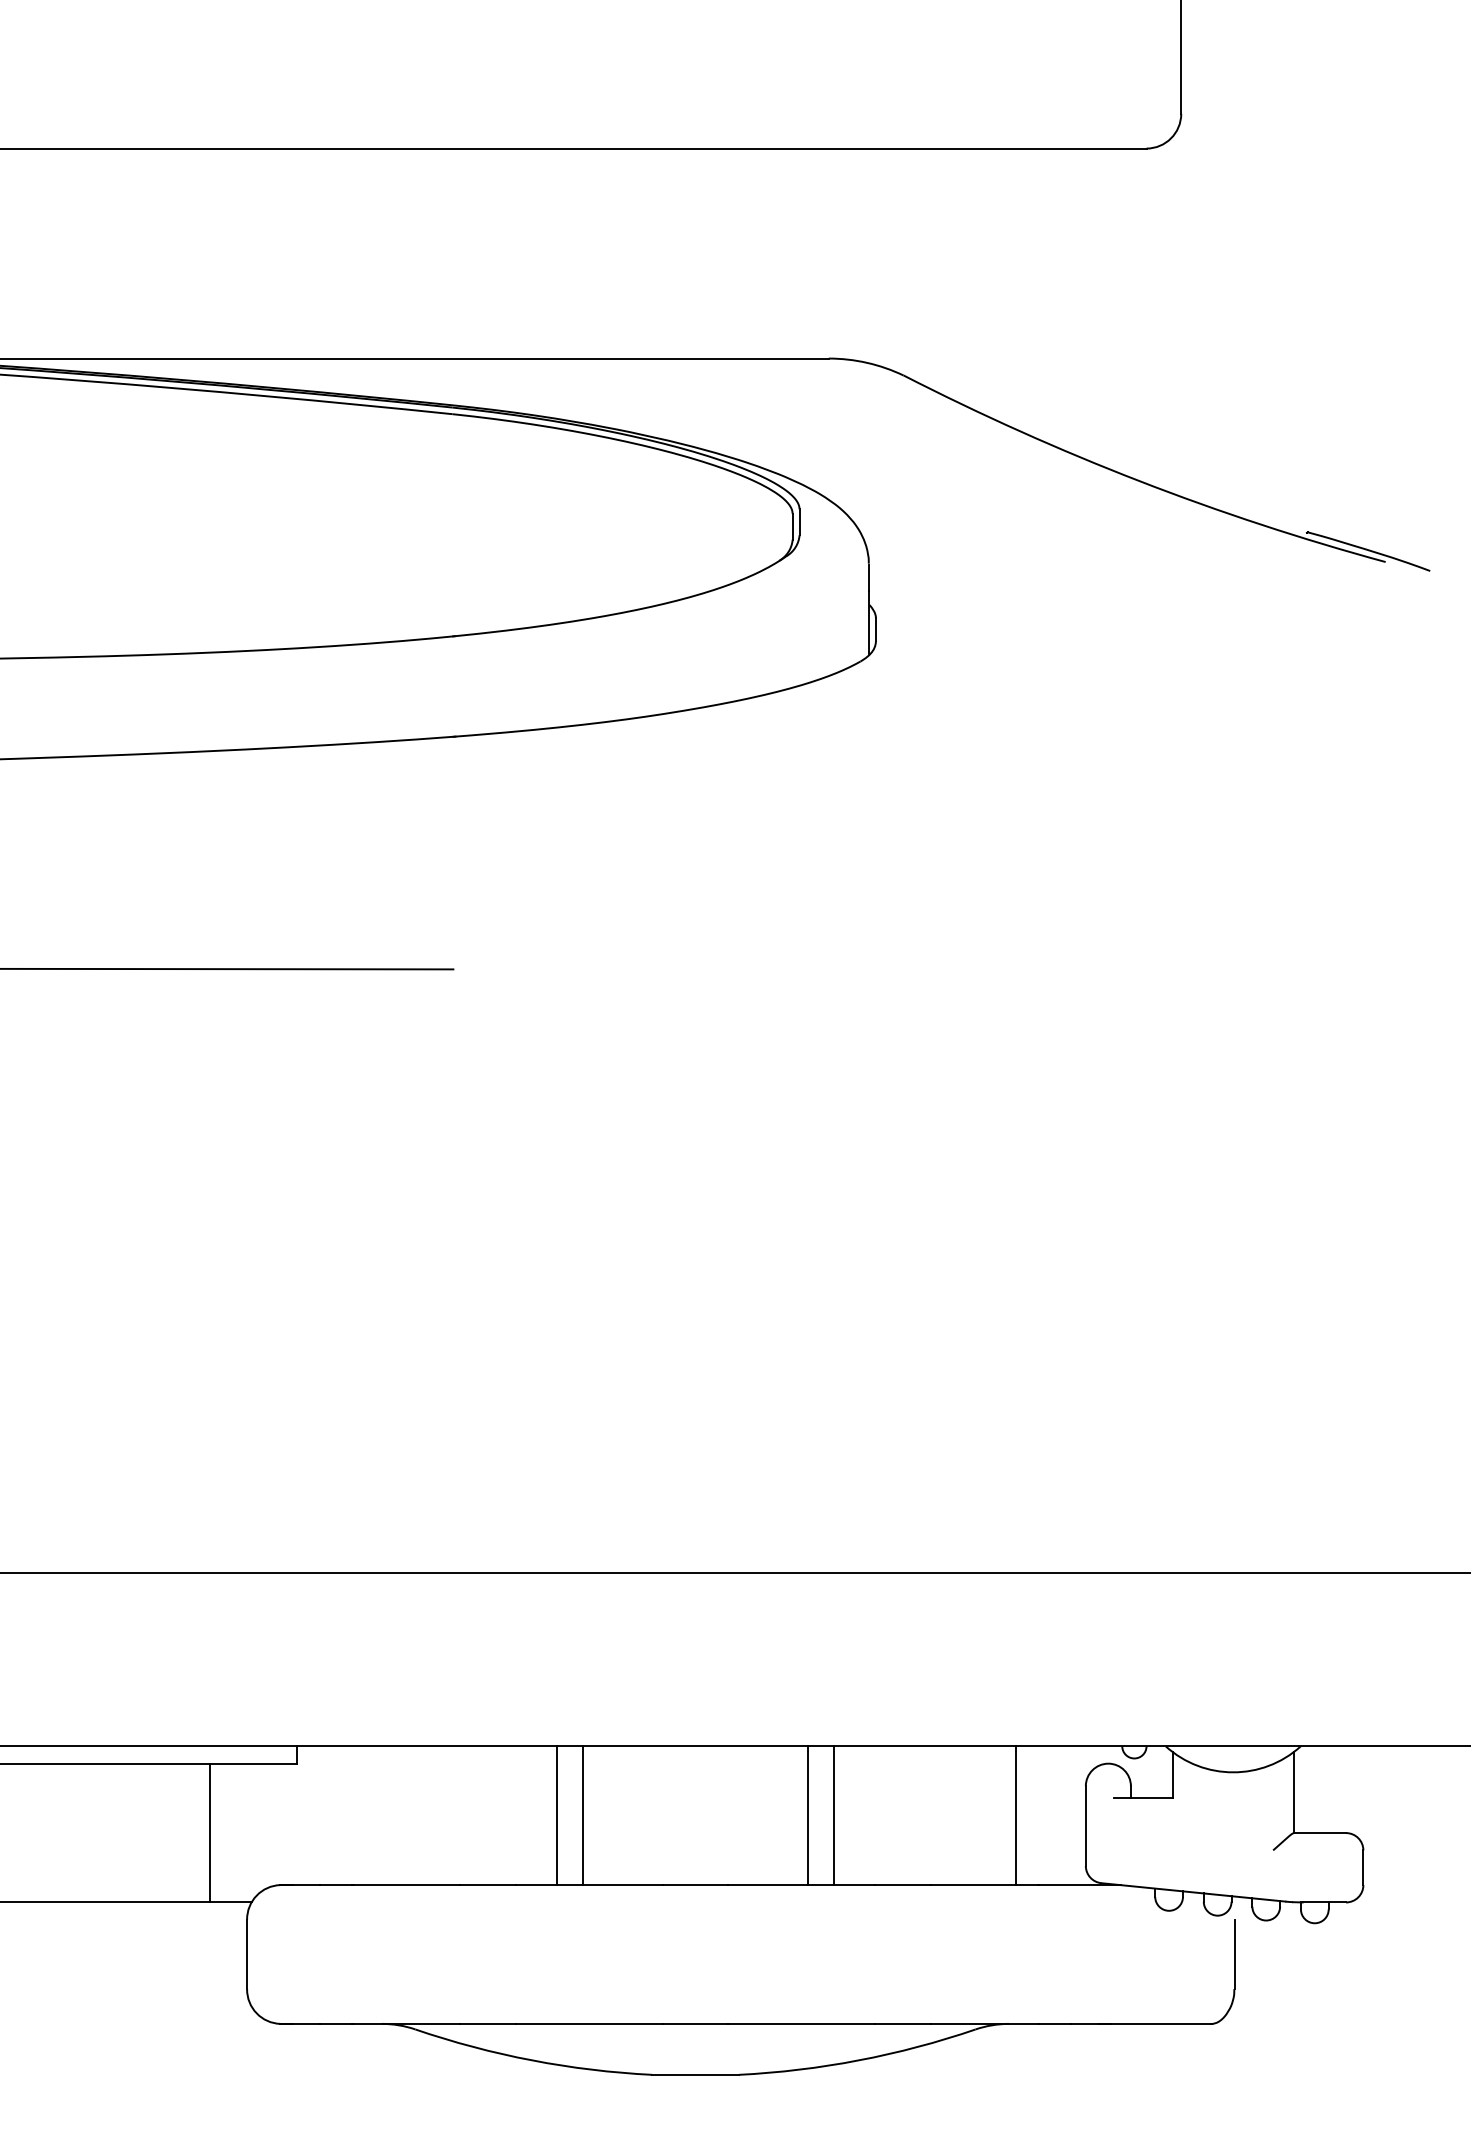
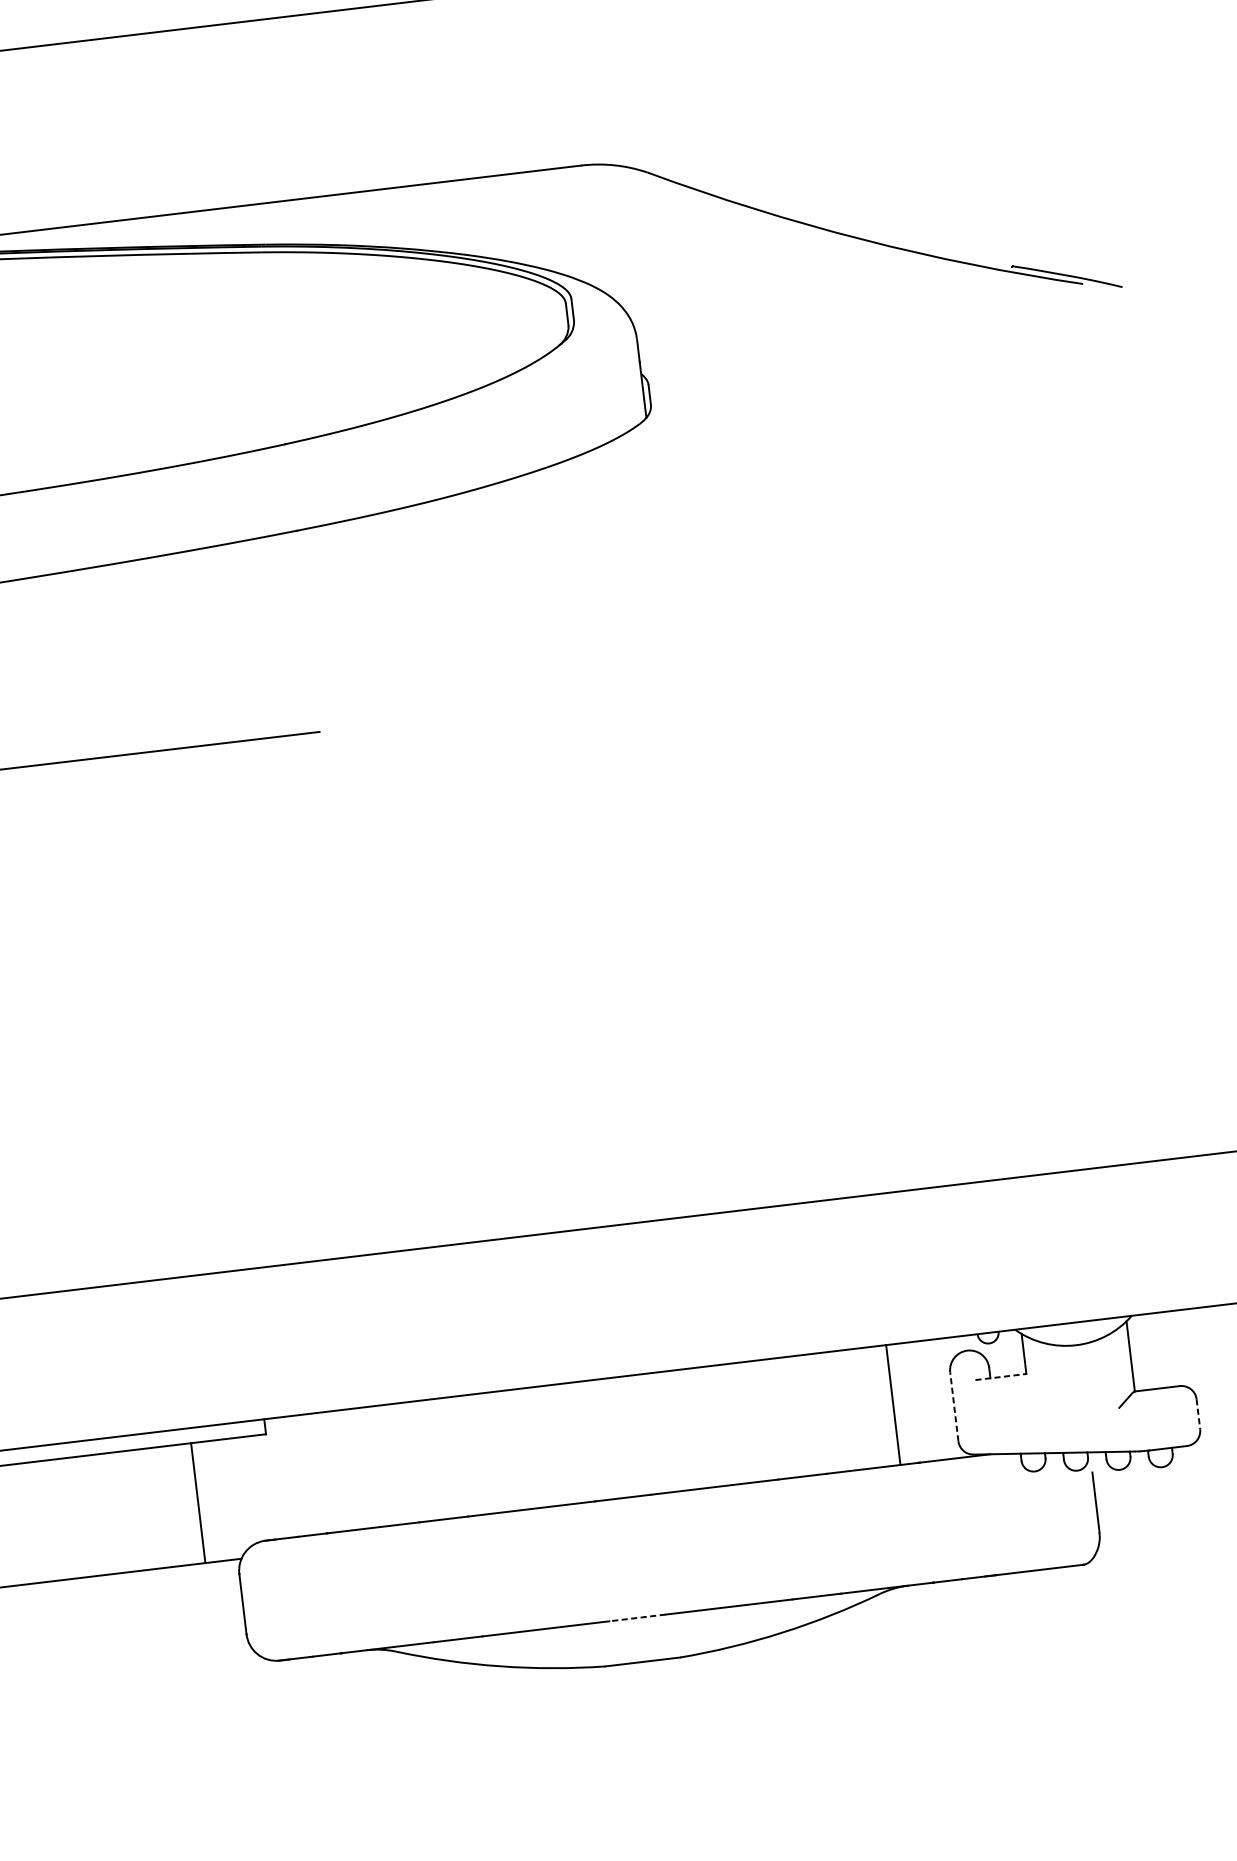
line: (1143, 1798) -> (1001, 1377), solid -> dashed
line: (556, 1815) -> (495, 1452), removed
line: (583, 1815) -> (519, 1449), removed
line: (807, 1815) -> (712, 1426), removed
line: (834, 1815) -> (736, 1423), removed
line: (1085, 1826) -> (954, 1407), solid -> dashed
line: (1363, 1868) -> (1198, 1414), solid -> dashed
line: (695, 2023) -> (637, 1617), solid -> dashed

